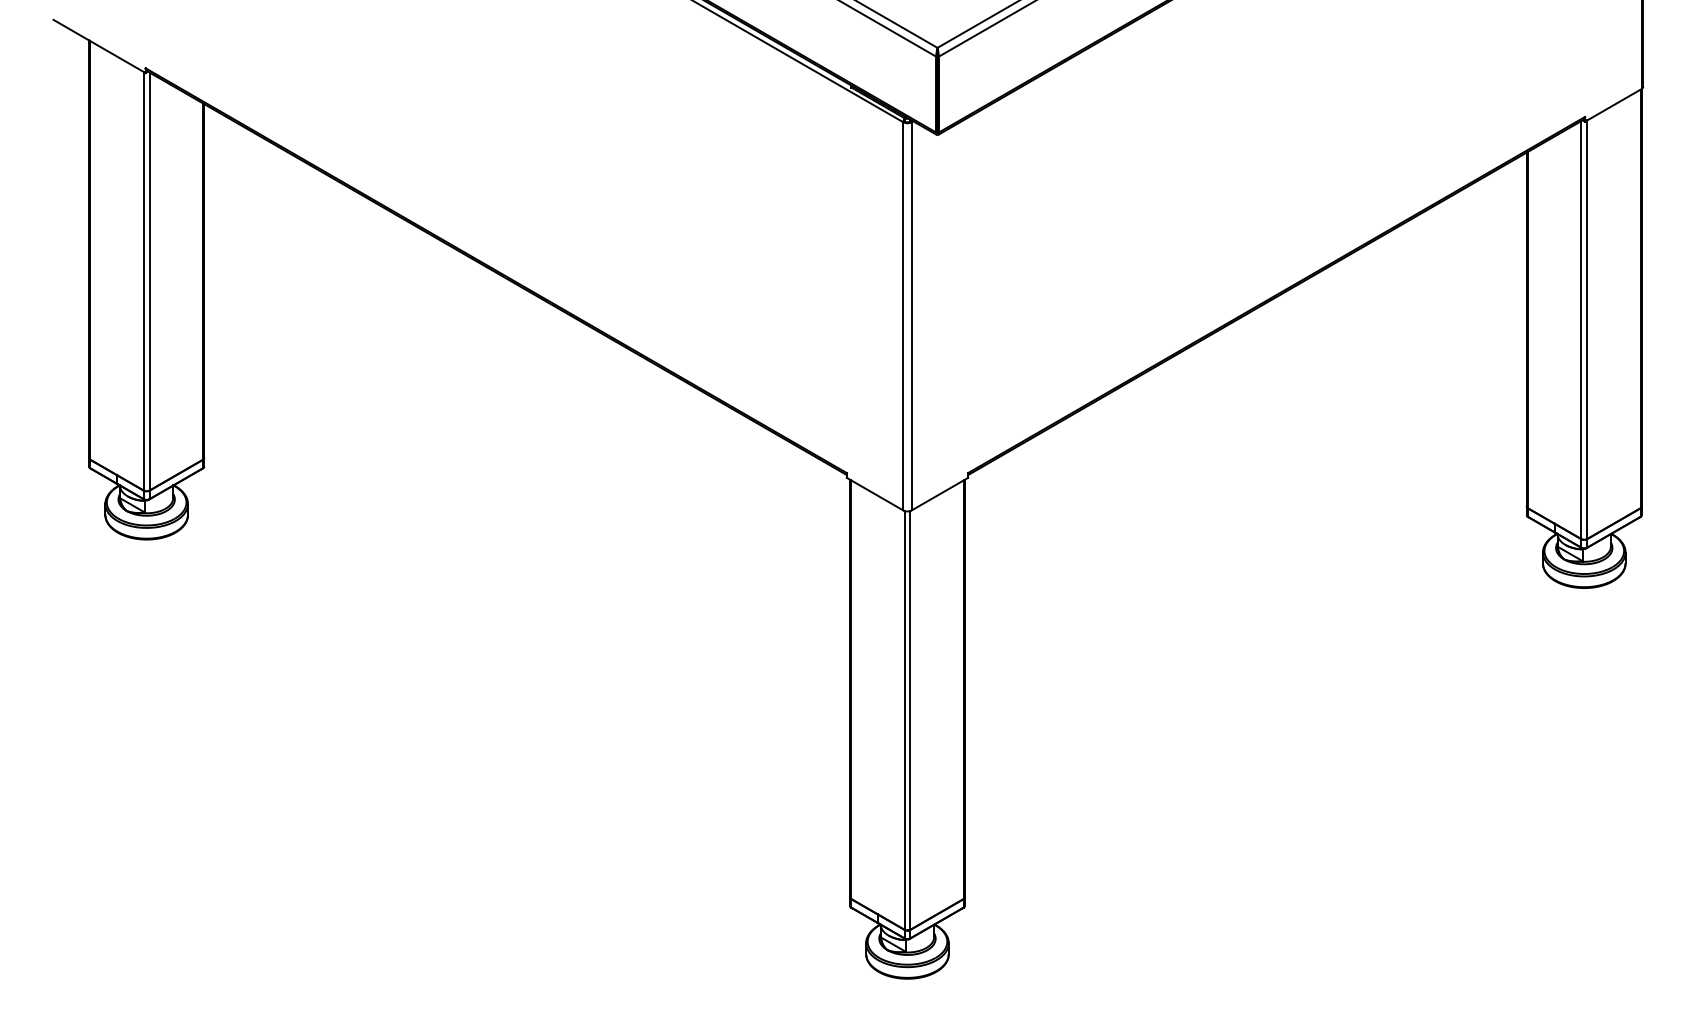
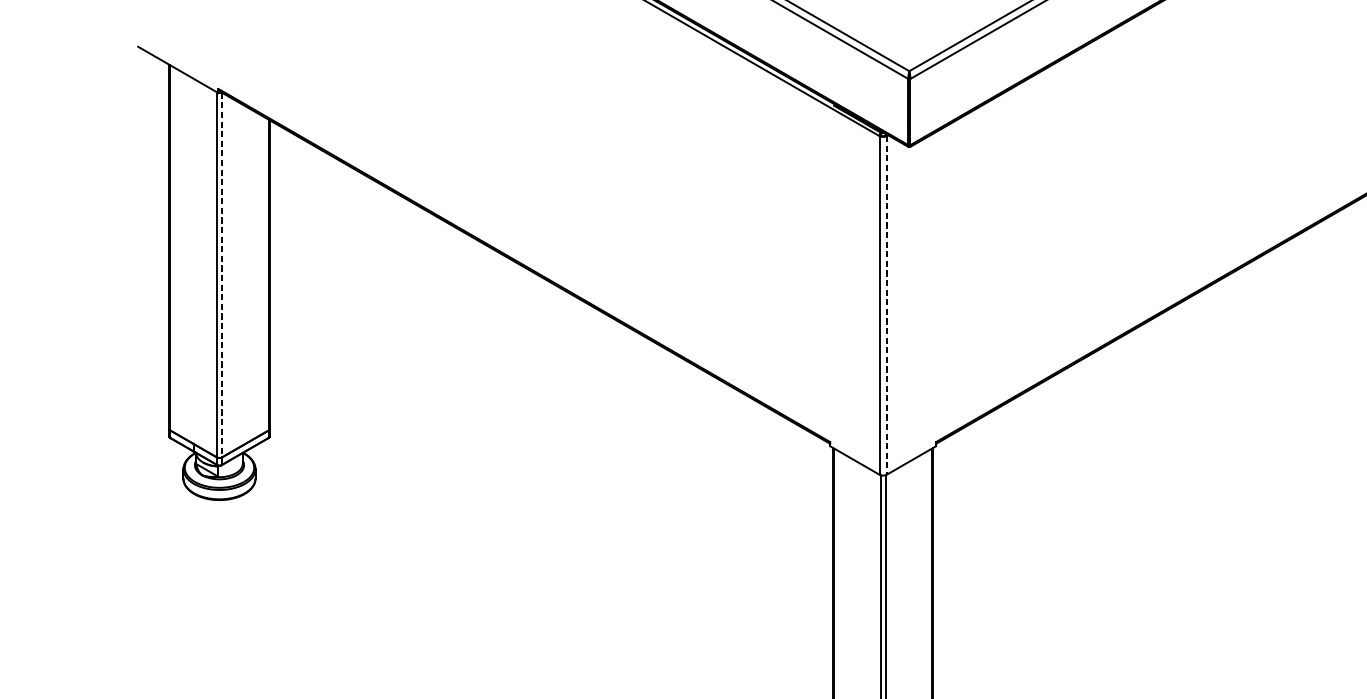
line: (149, 281) -> (221, 275), solid -> dashed
line: (911, 316) -> (886, 305), solid -> dashed

